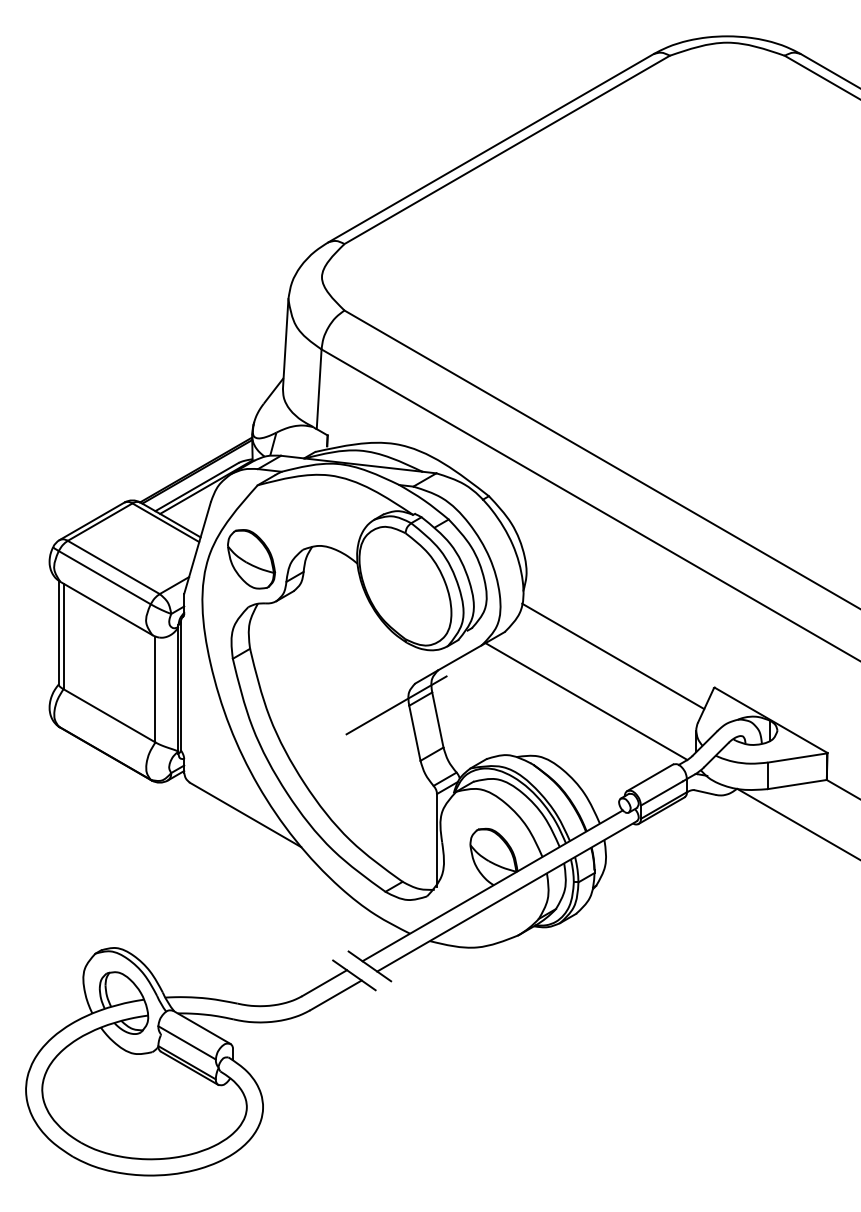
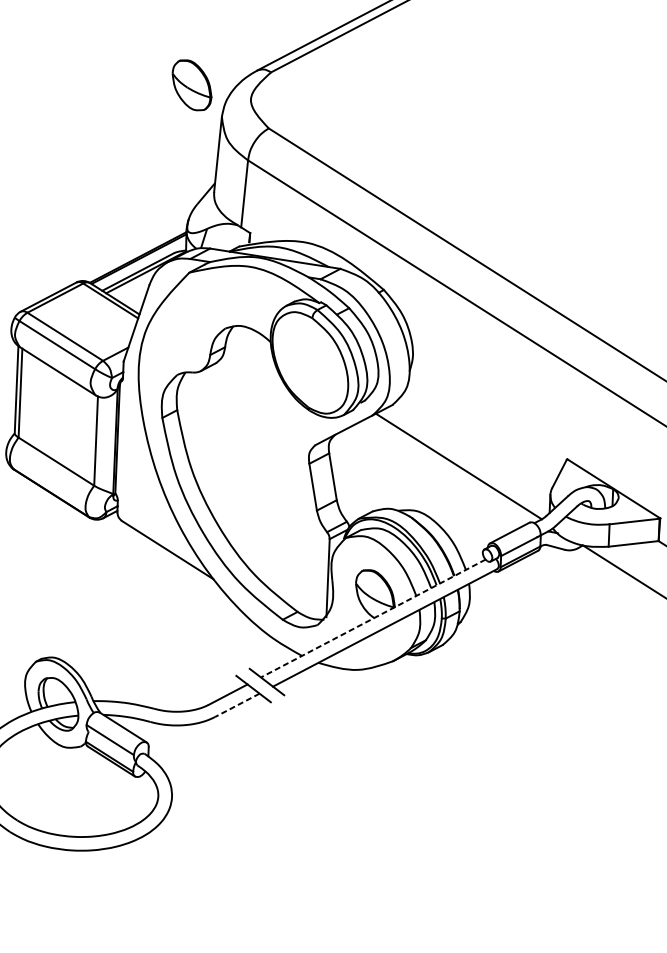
part: (251, 559) -> (192, 85), moved
line: (613, 656) -> (483, 429), removed
line: (396, 704) -> (298, 462), removed
line: (492, 886) -> (373, 619), solid -> dashed
line: (335, 995) -> (236, 705), solid -> dashed

